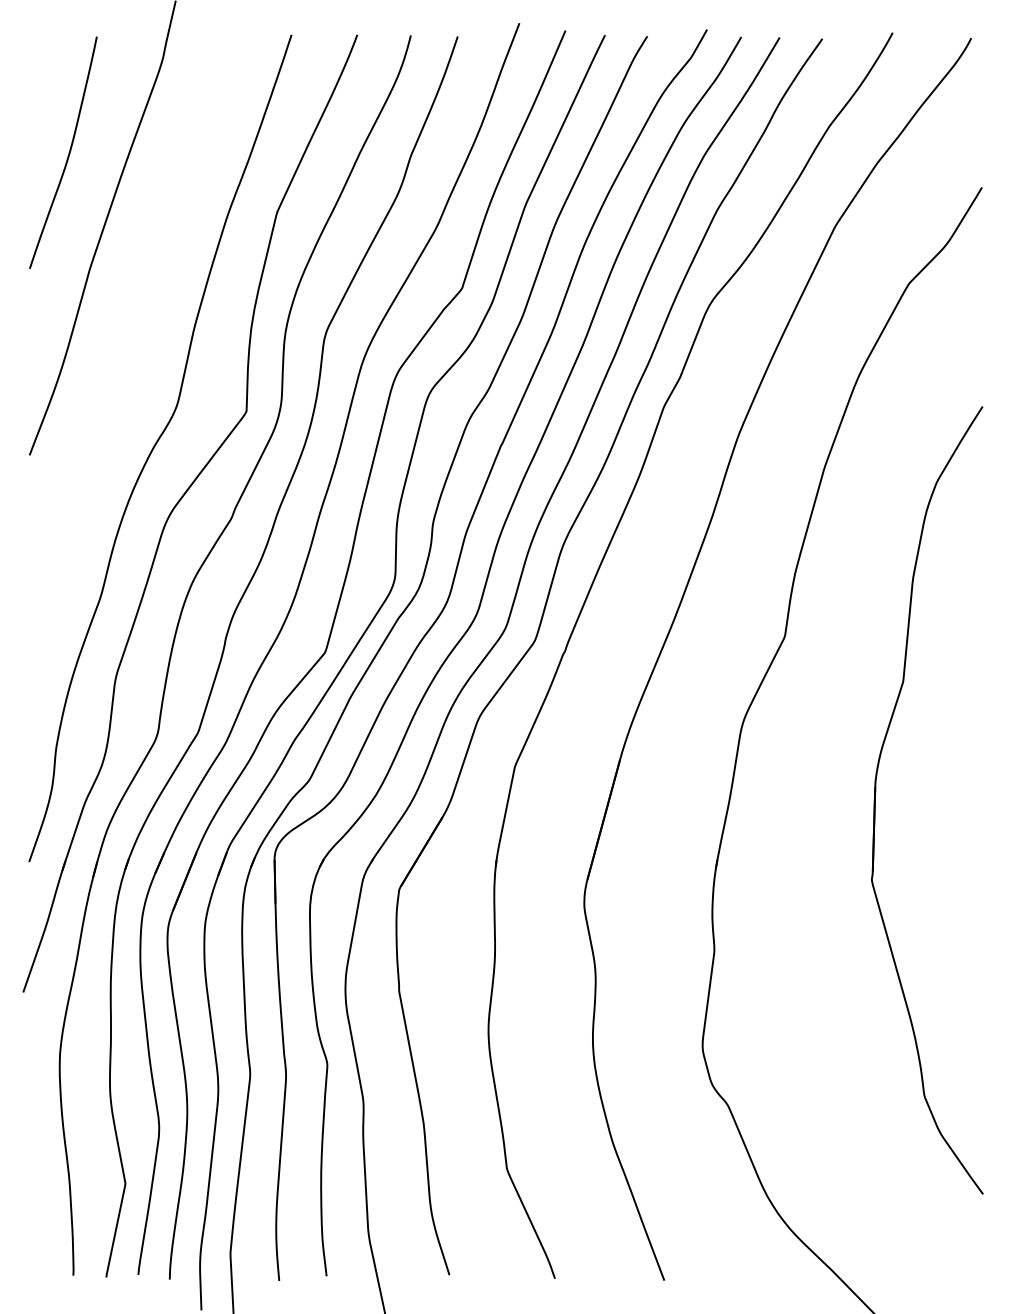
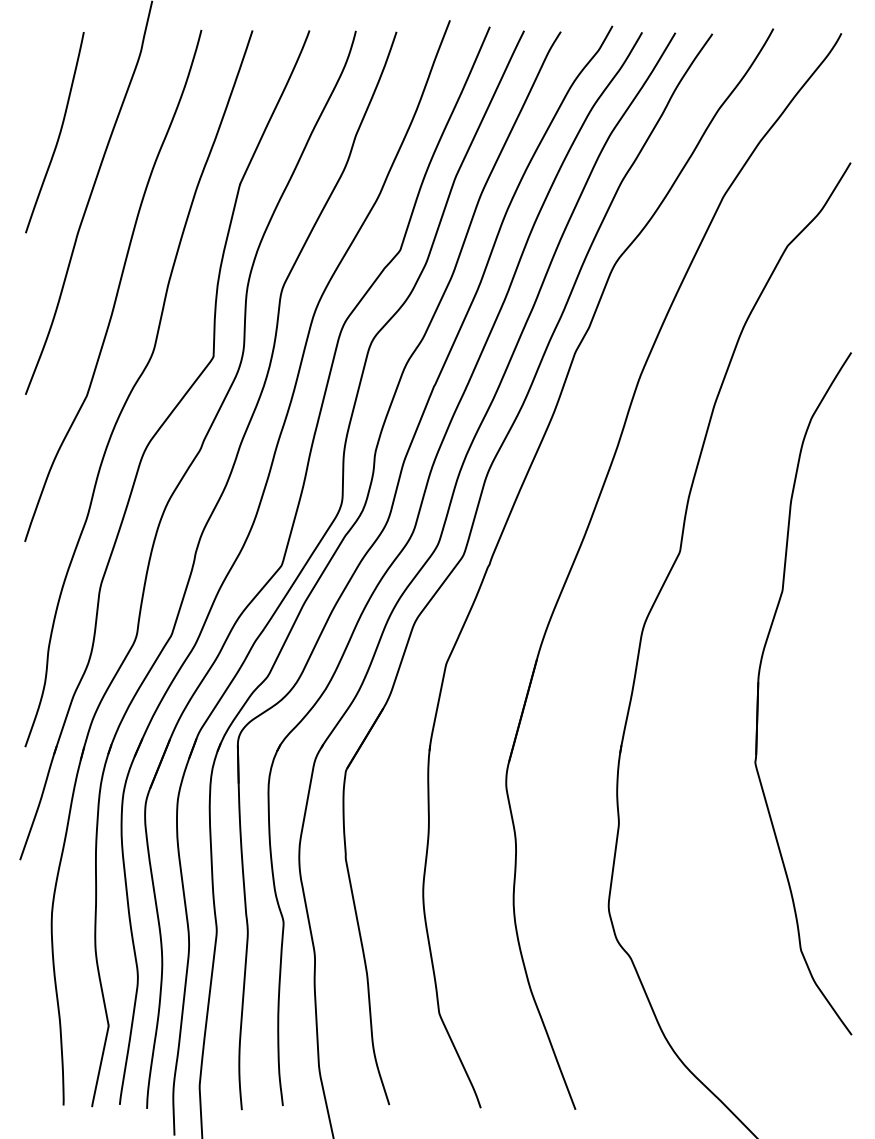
curve: (136, 329) -> (118, 285), added

